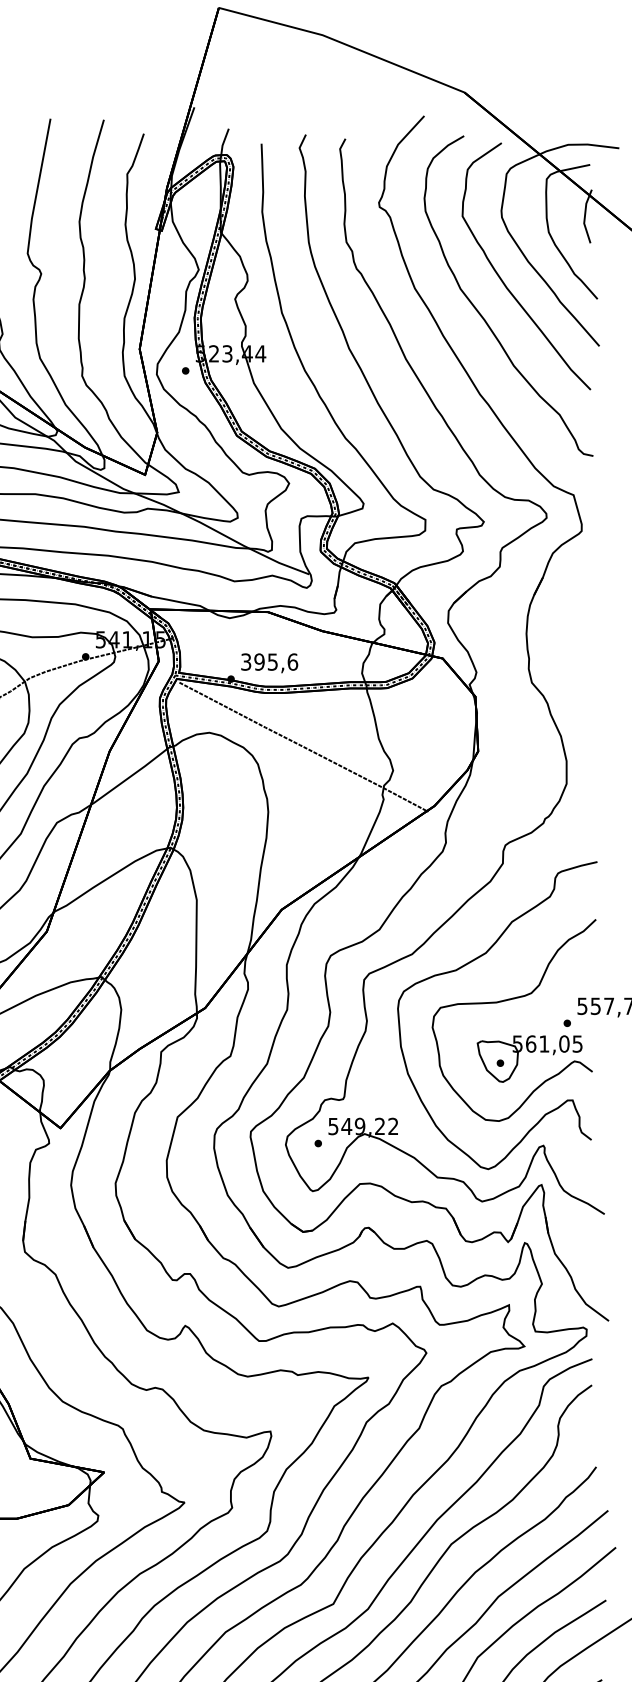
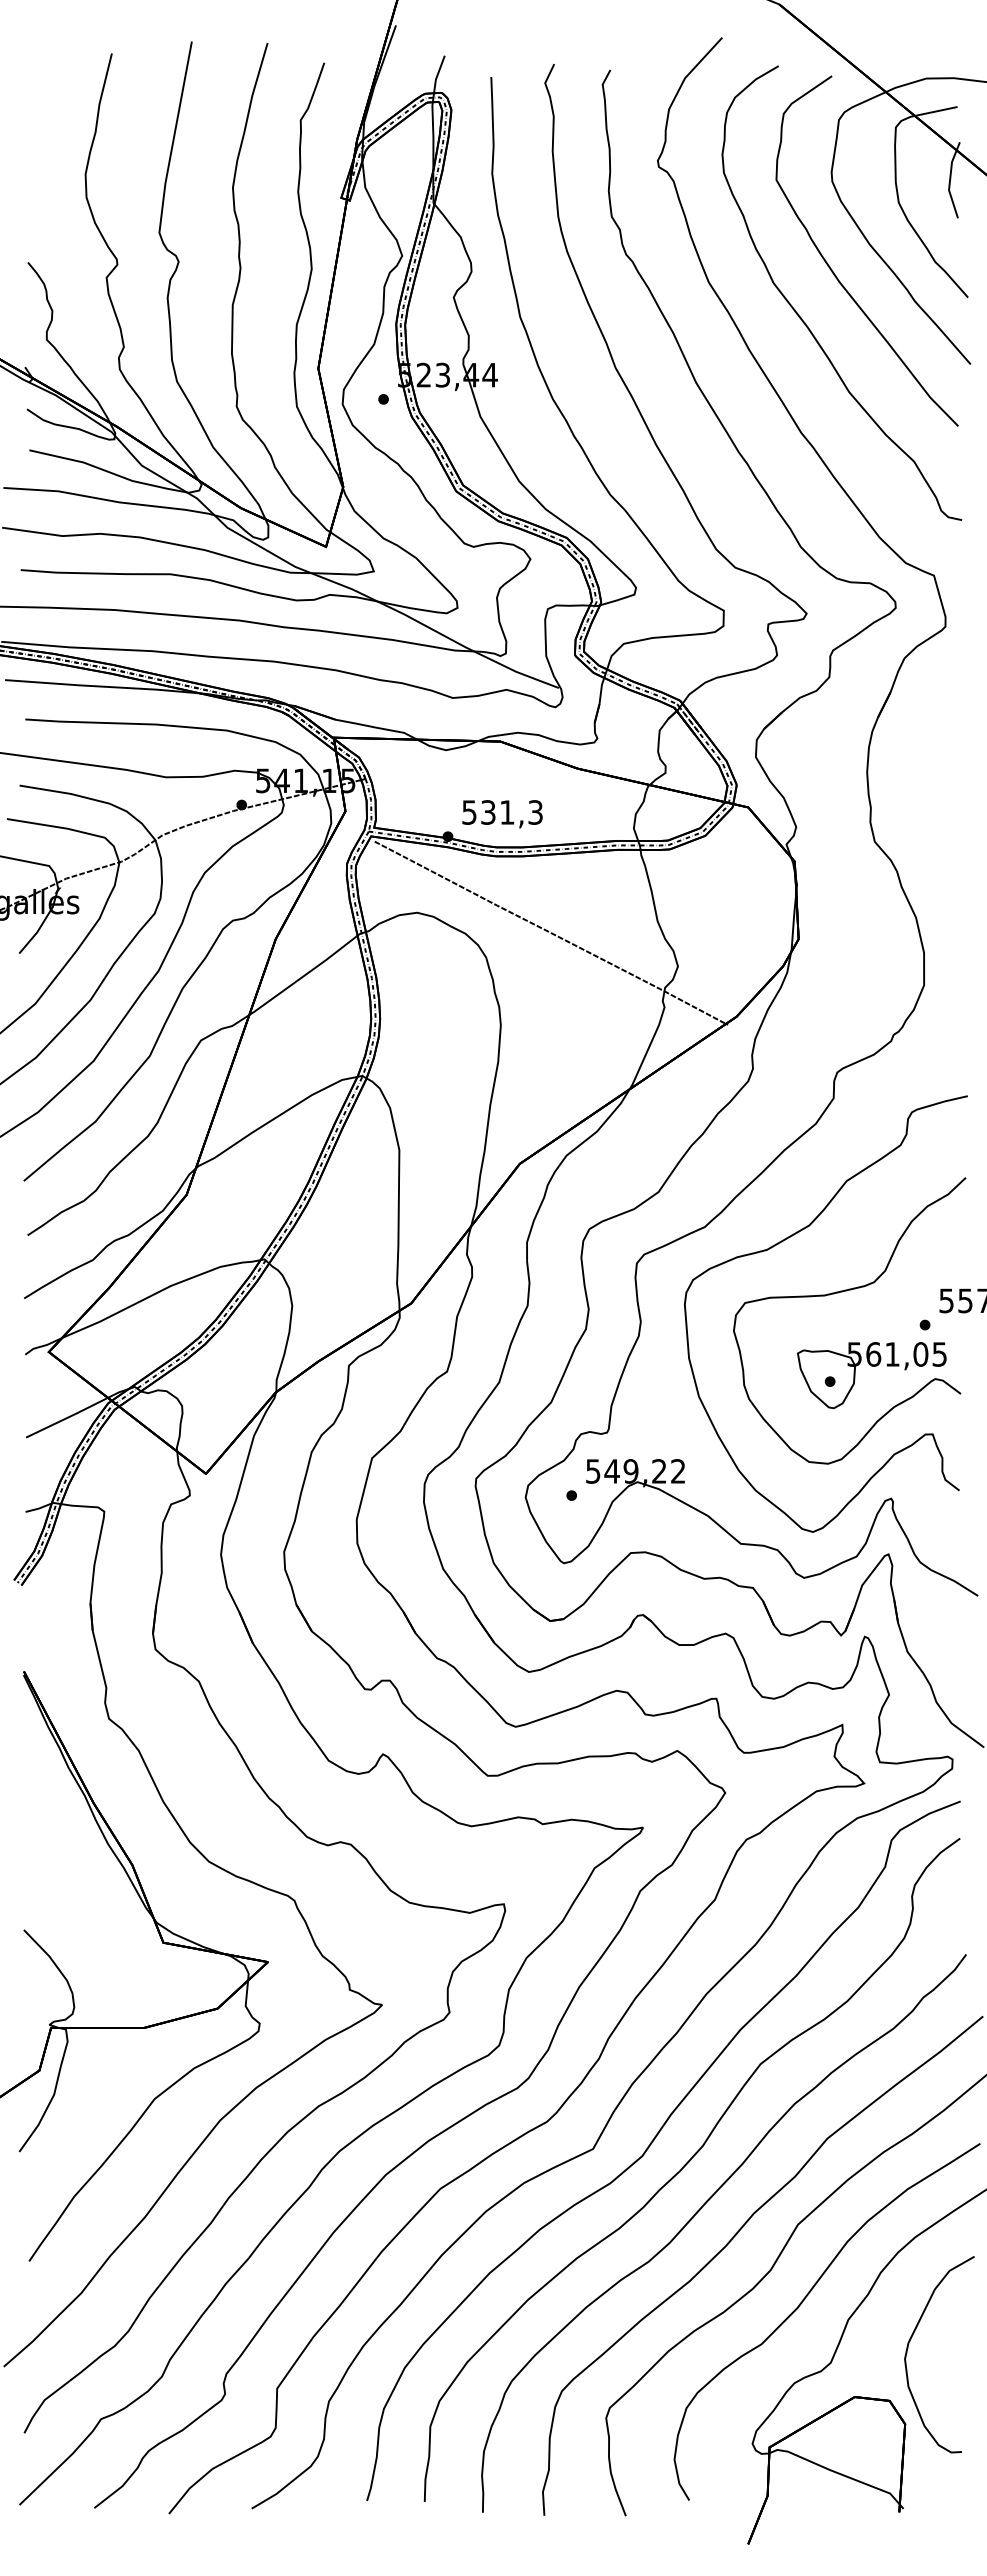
text: (270, 662) -> (503, 812), 395,6 -> 531,3

